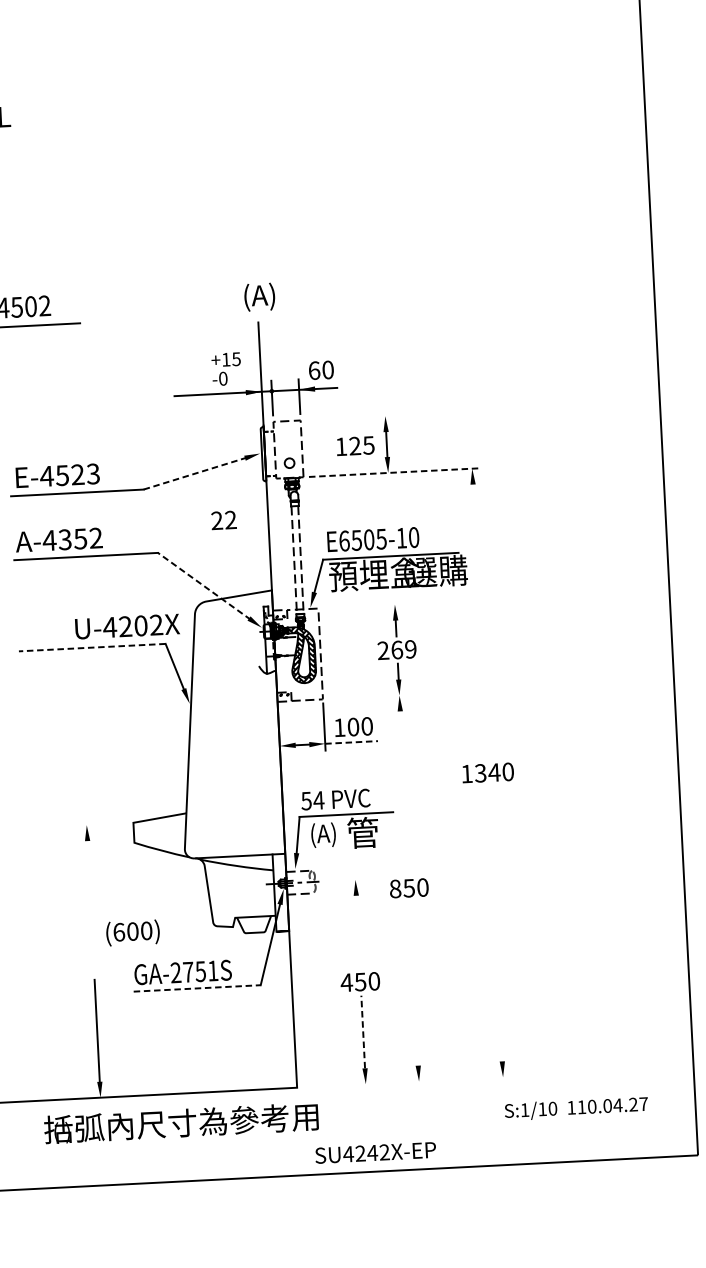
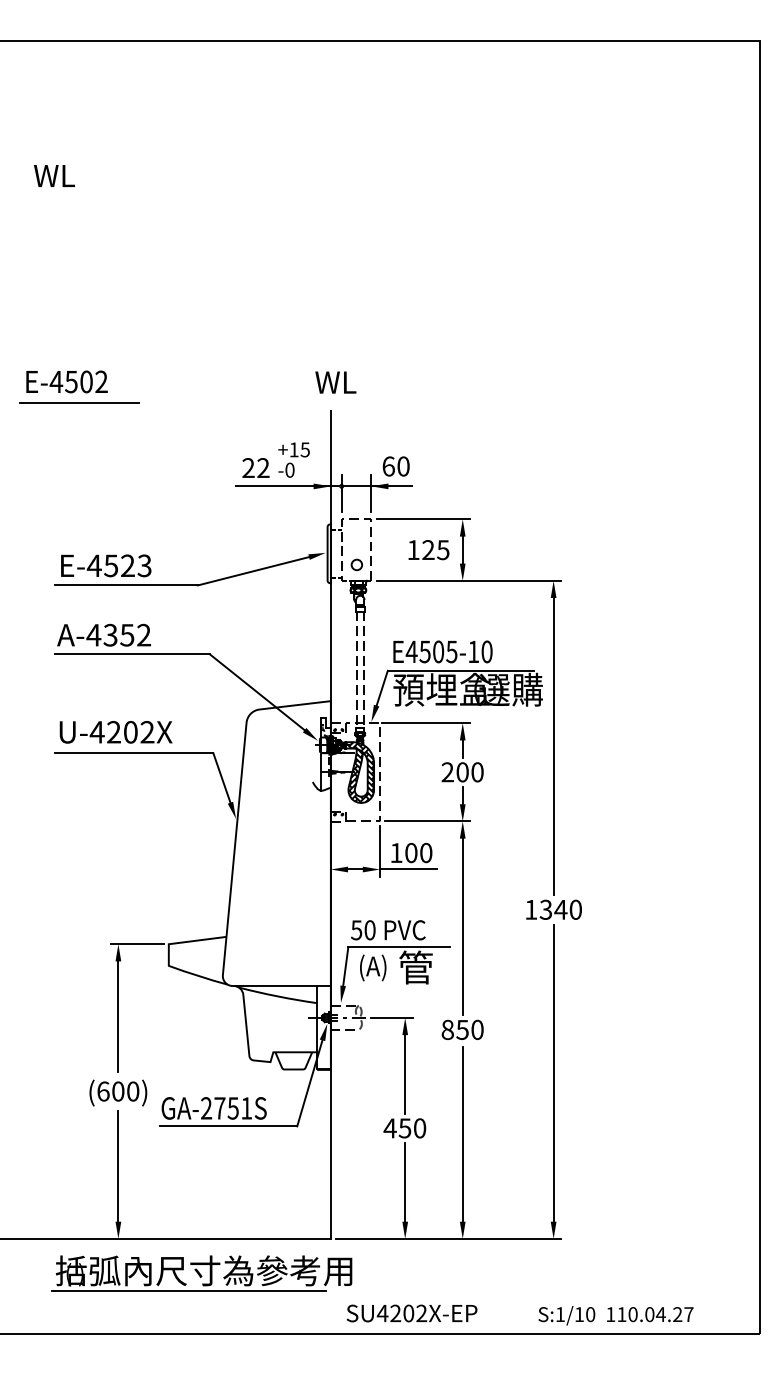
text: (261, 297) -> (335, 384), (A) -> WL
line: (349, 418) -> (423, 519), added
line: (394, 472) -> (469, 580), dashed -> solid
line: (195, 473) -> (254, 570), dashed -> solid
text: (223, 519) -> (255, 467), moved
text: (344, 540) -> (411, 651), E6505-10 -> E4505-10
line: (204, 586) -> (258, 693), dashed -> solid
line: (361, 606) -> (426, 723), added
line: (479, 621) -> (553, 746), added
text: (126, 626) -> (115, 732), moved
line: (91, 648) -> (133, 753), dashed -> solid
text: (403, 649) -> (469, 772), 269 -> 200
line: (366, 697) -> (427, 821), added
line: (351, 742) -> (408, 869), dashed -> solid
line: (404, 792) -> (462, 926), added
text: (319, 800) -> (370, 930), 54 -> 50
line: (104, 824) -> (137, 944), added
line: (342, 880) -> (391, 1017), added
line: (90, 892) -> (118, 1016), added
line: (495, 923) -> (553, 1072), added
text: (133, 932) -> (118, 1092), moved
line: (358, 932) -> (405, 1074), added
line: (413, 984) -> (462, 1133), added
line: (197, 988) -> (228, 1126), dashed -> solid
line: (363, 1031) -> (405, 1181), dashed -> solid
line: (404, 1081) -> (447, 1238), added
text: (575, 1108) -> (615, 1315), moved
line: (167, 1142) -> (188, 1290), added
text: (372, 1153) -> (408, 1313), SU4242X-EP -> SU4202X-EP

